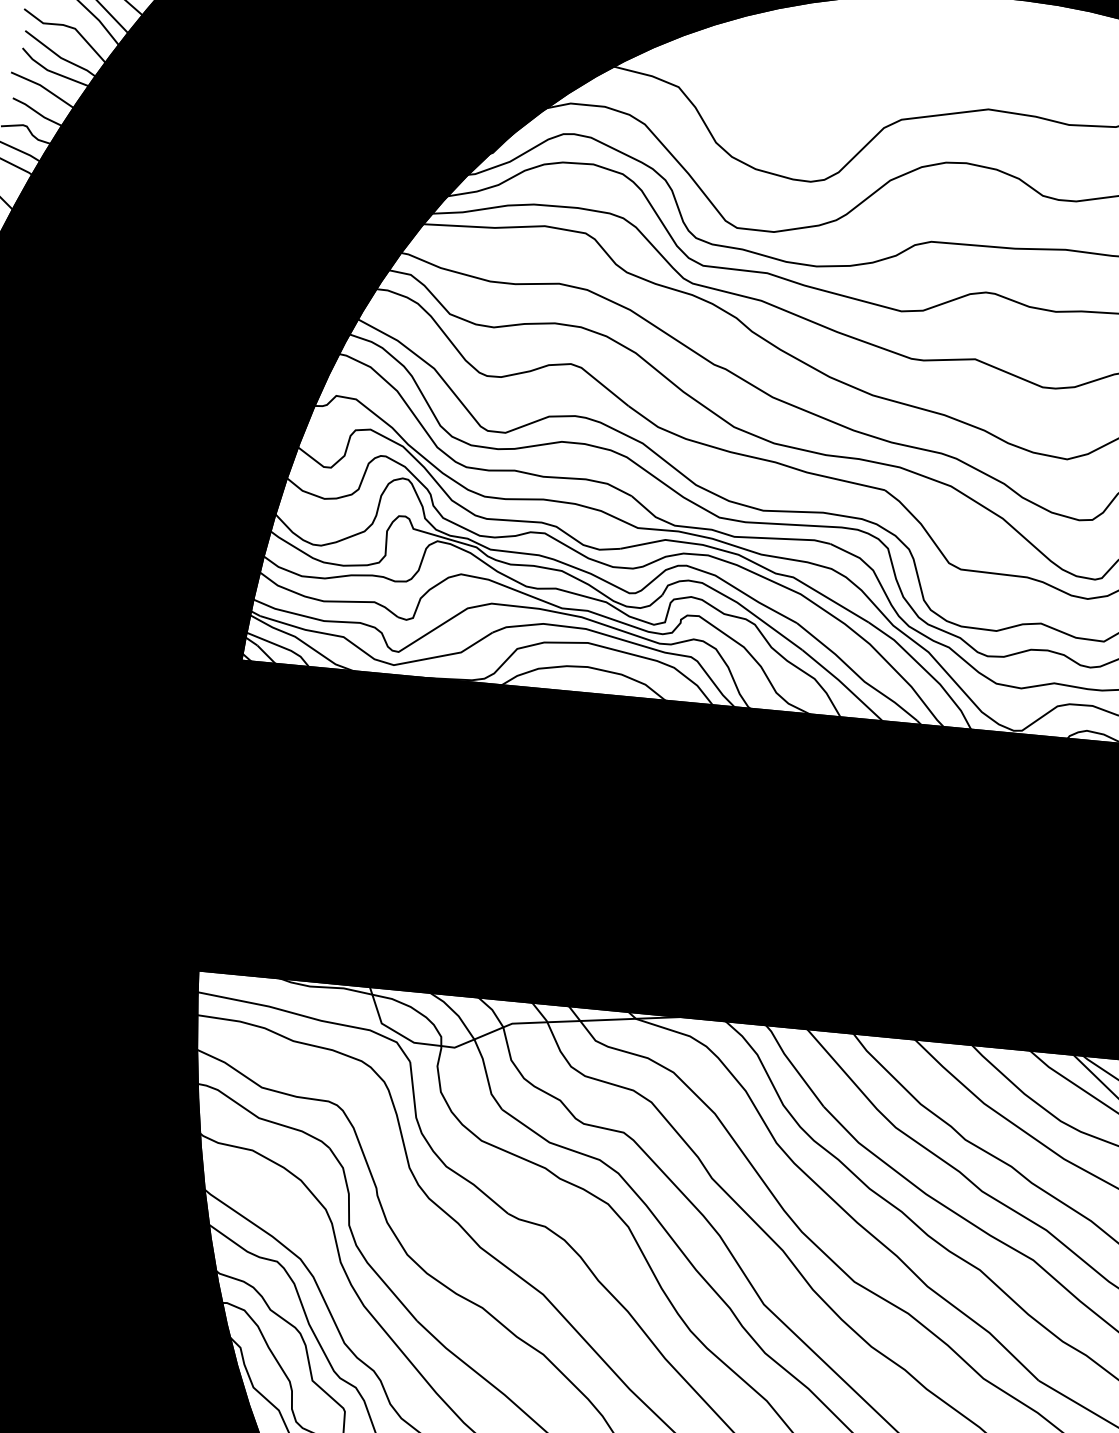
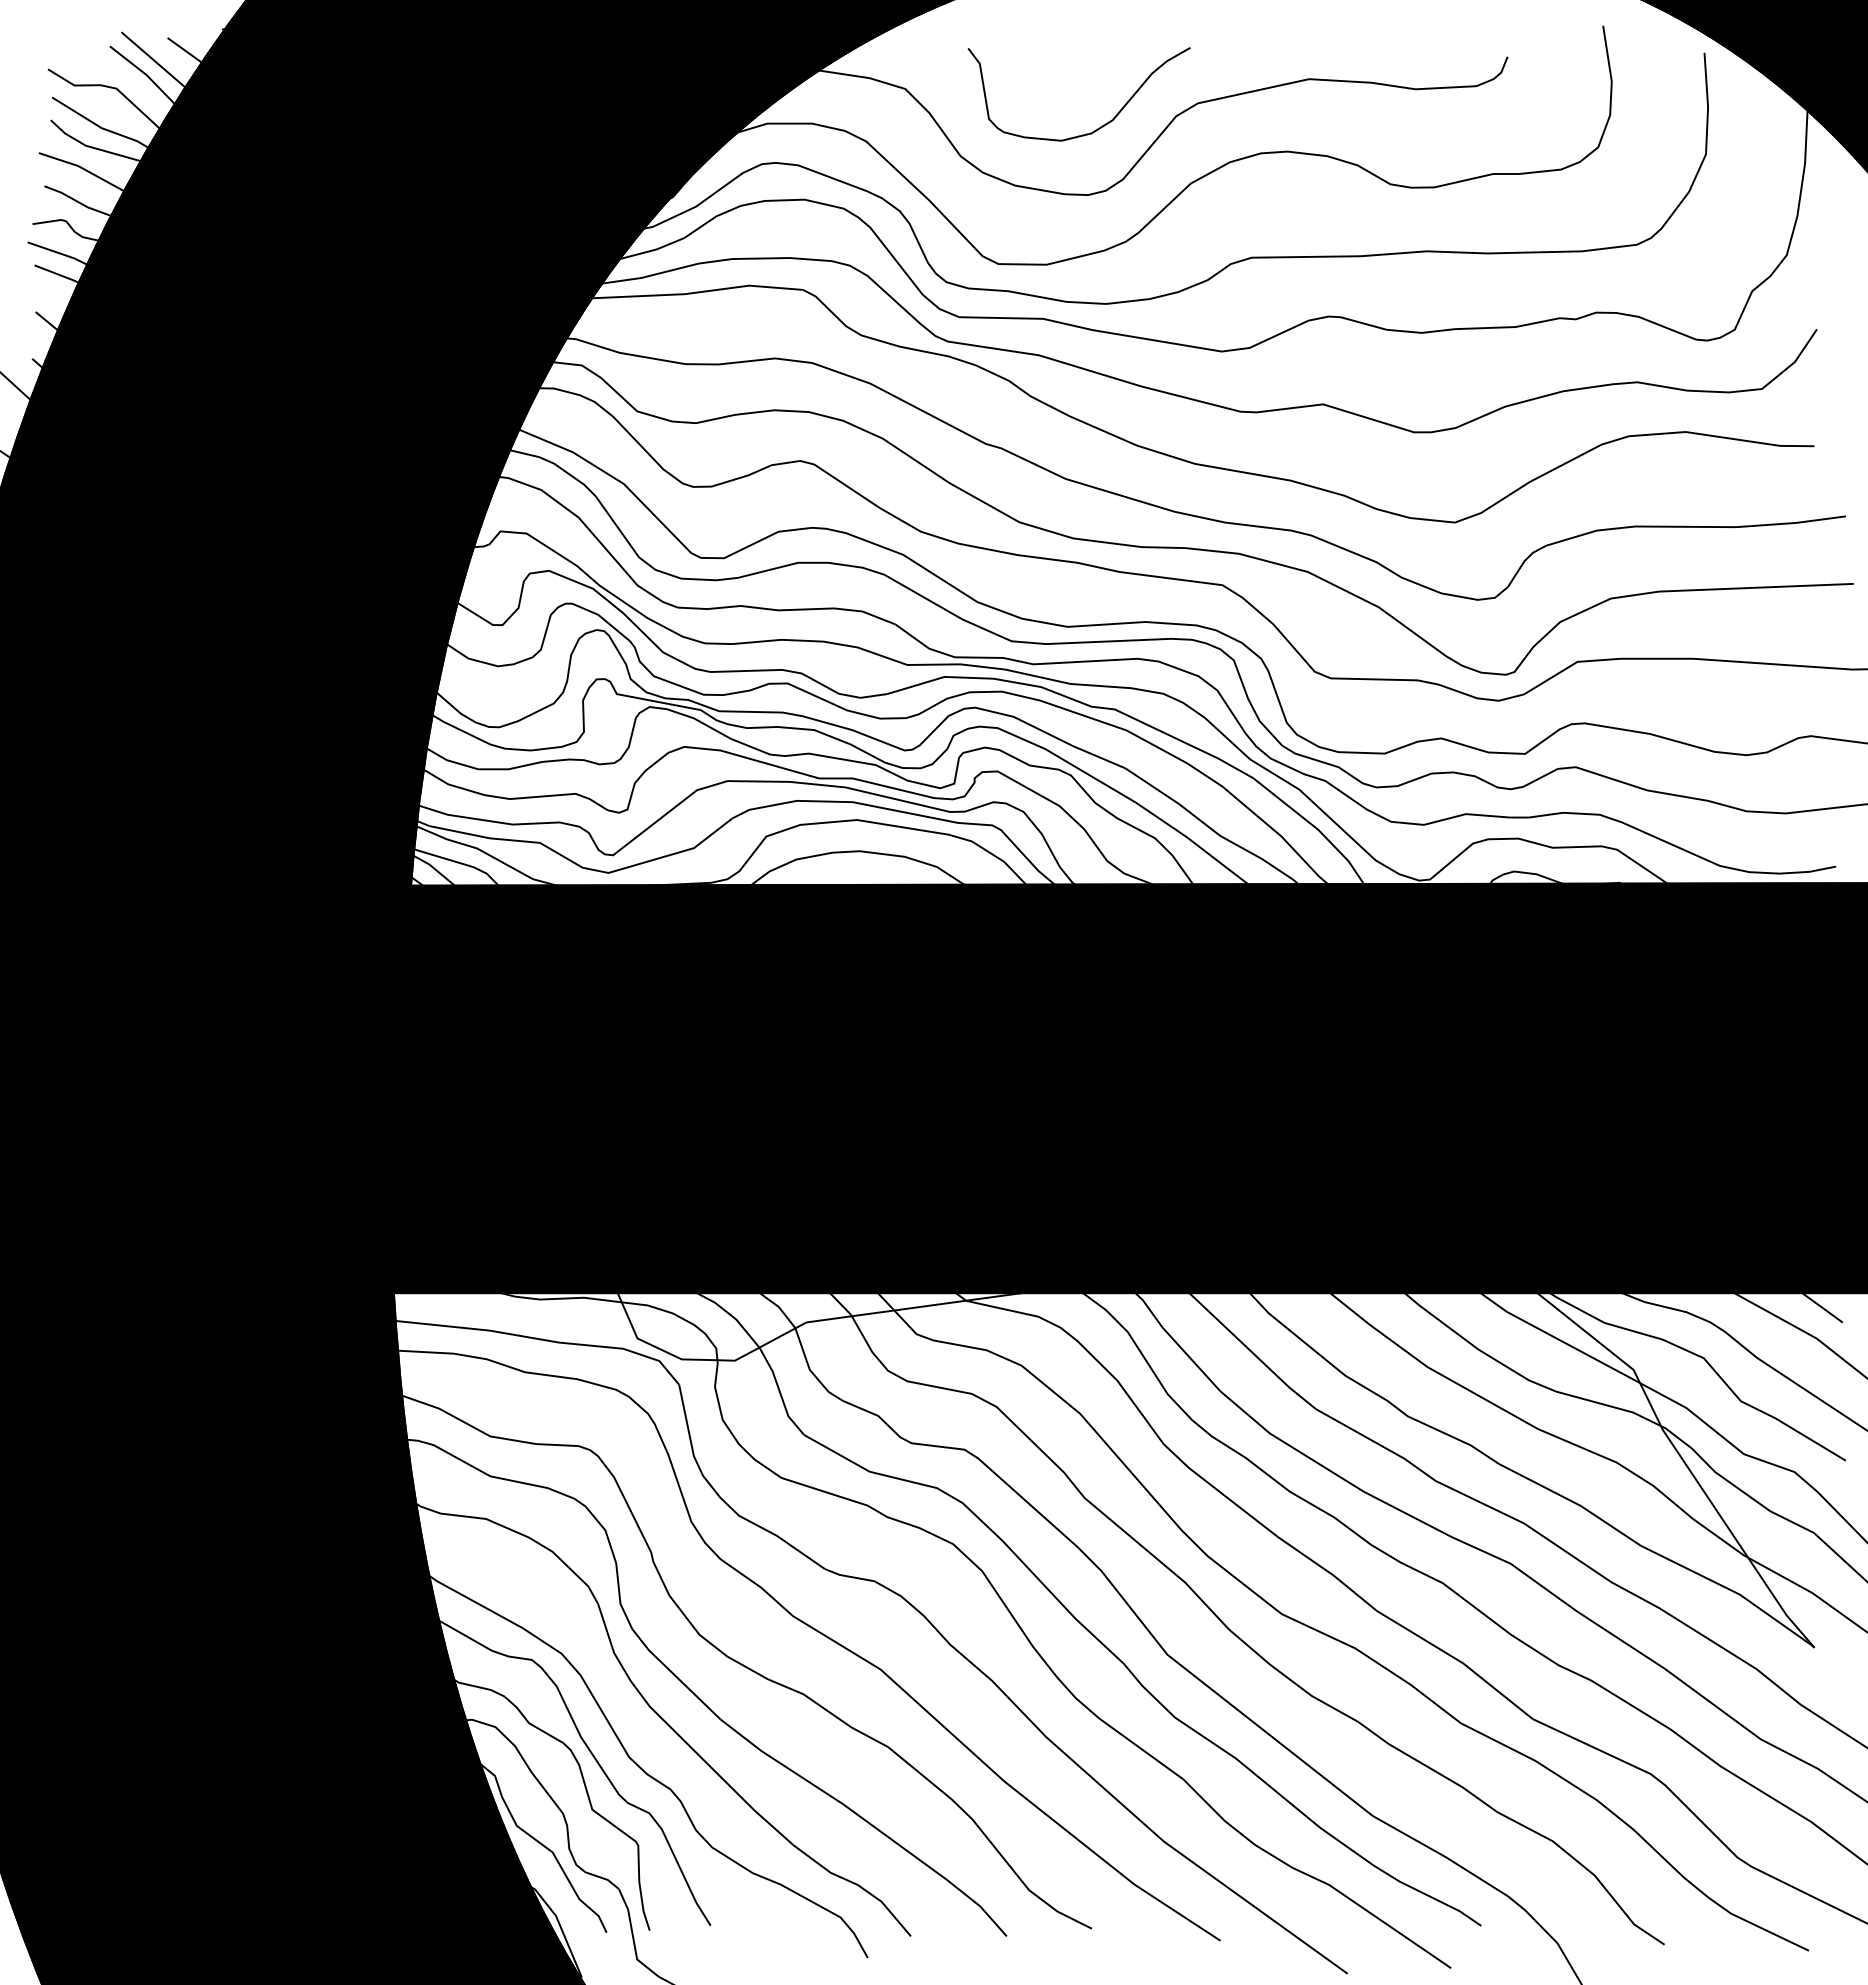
curve: (825, 130) -> (1100, 126), added

